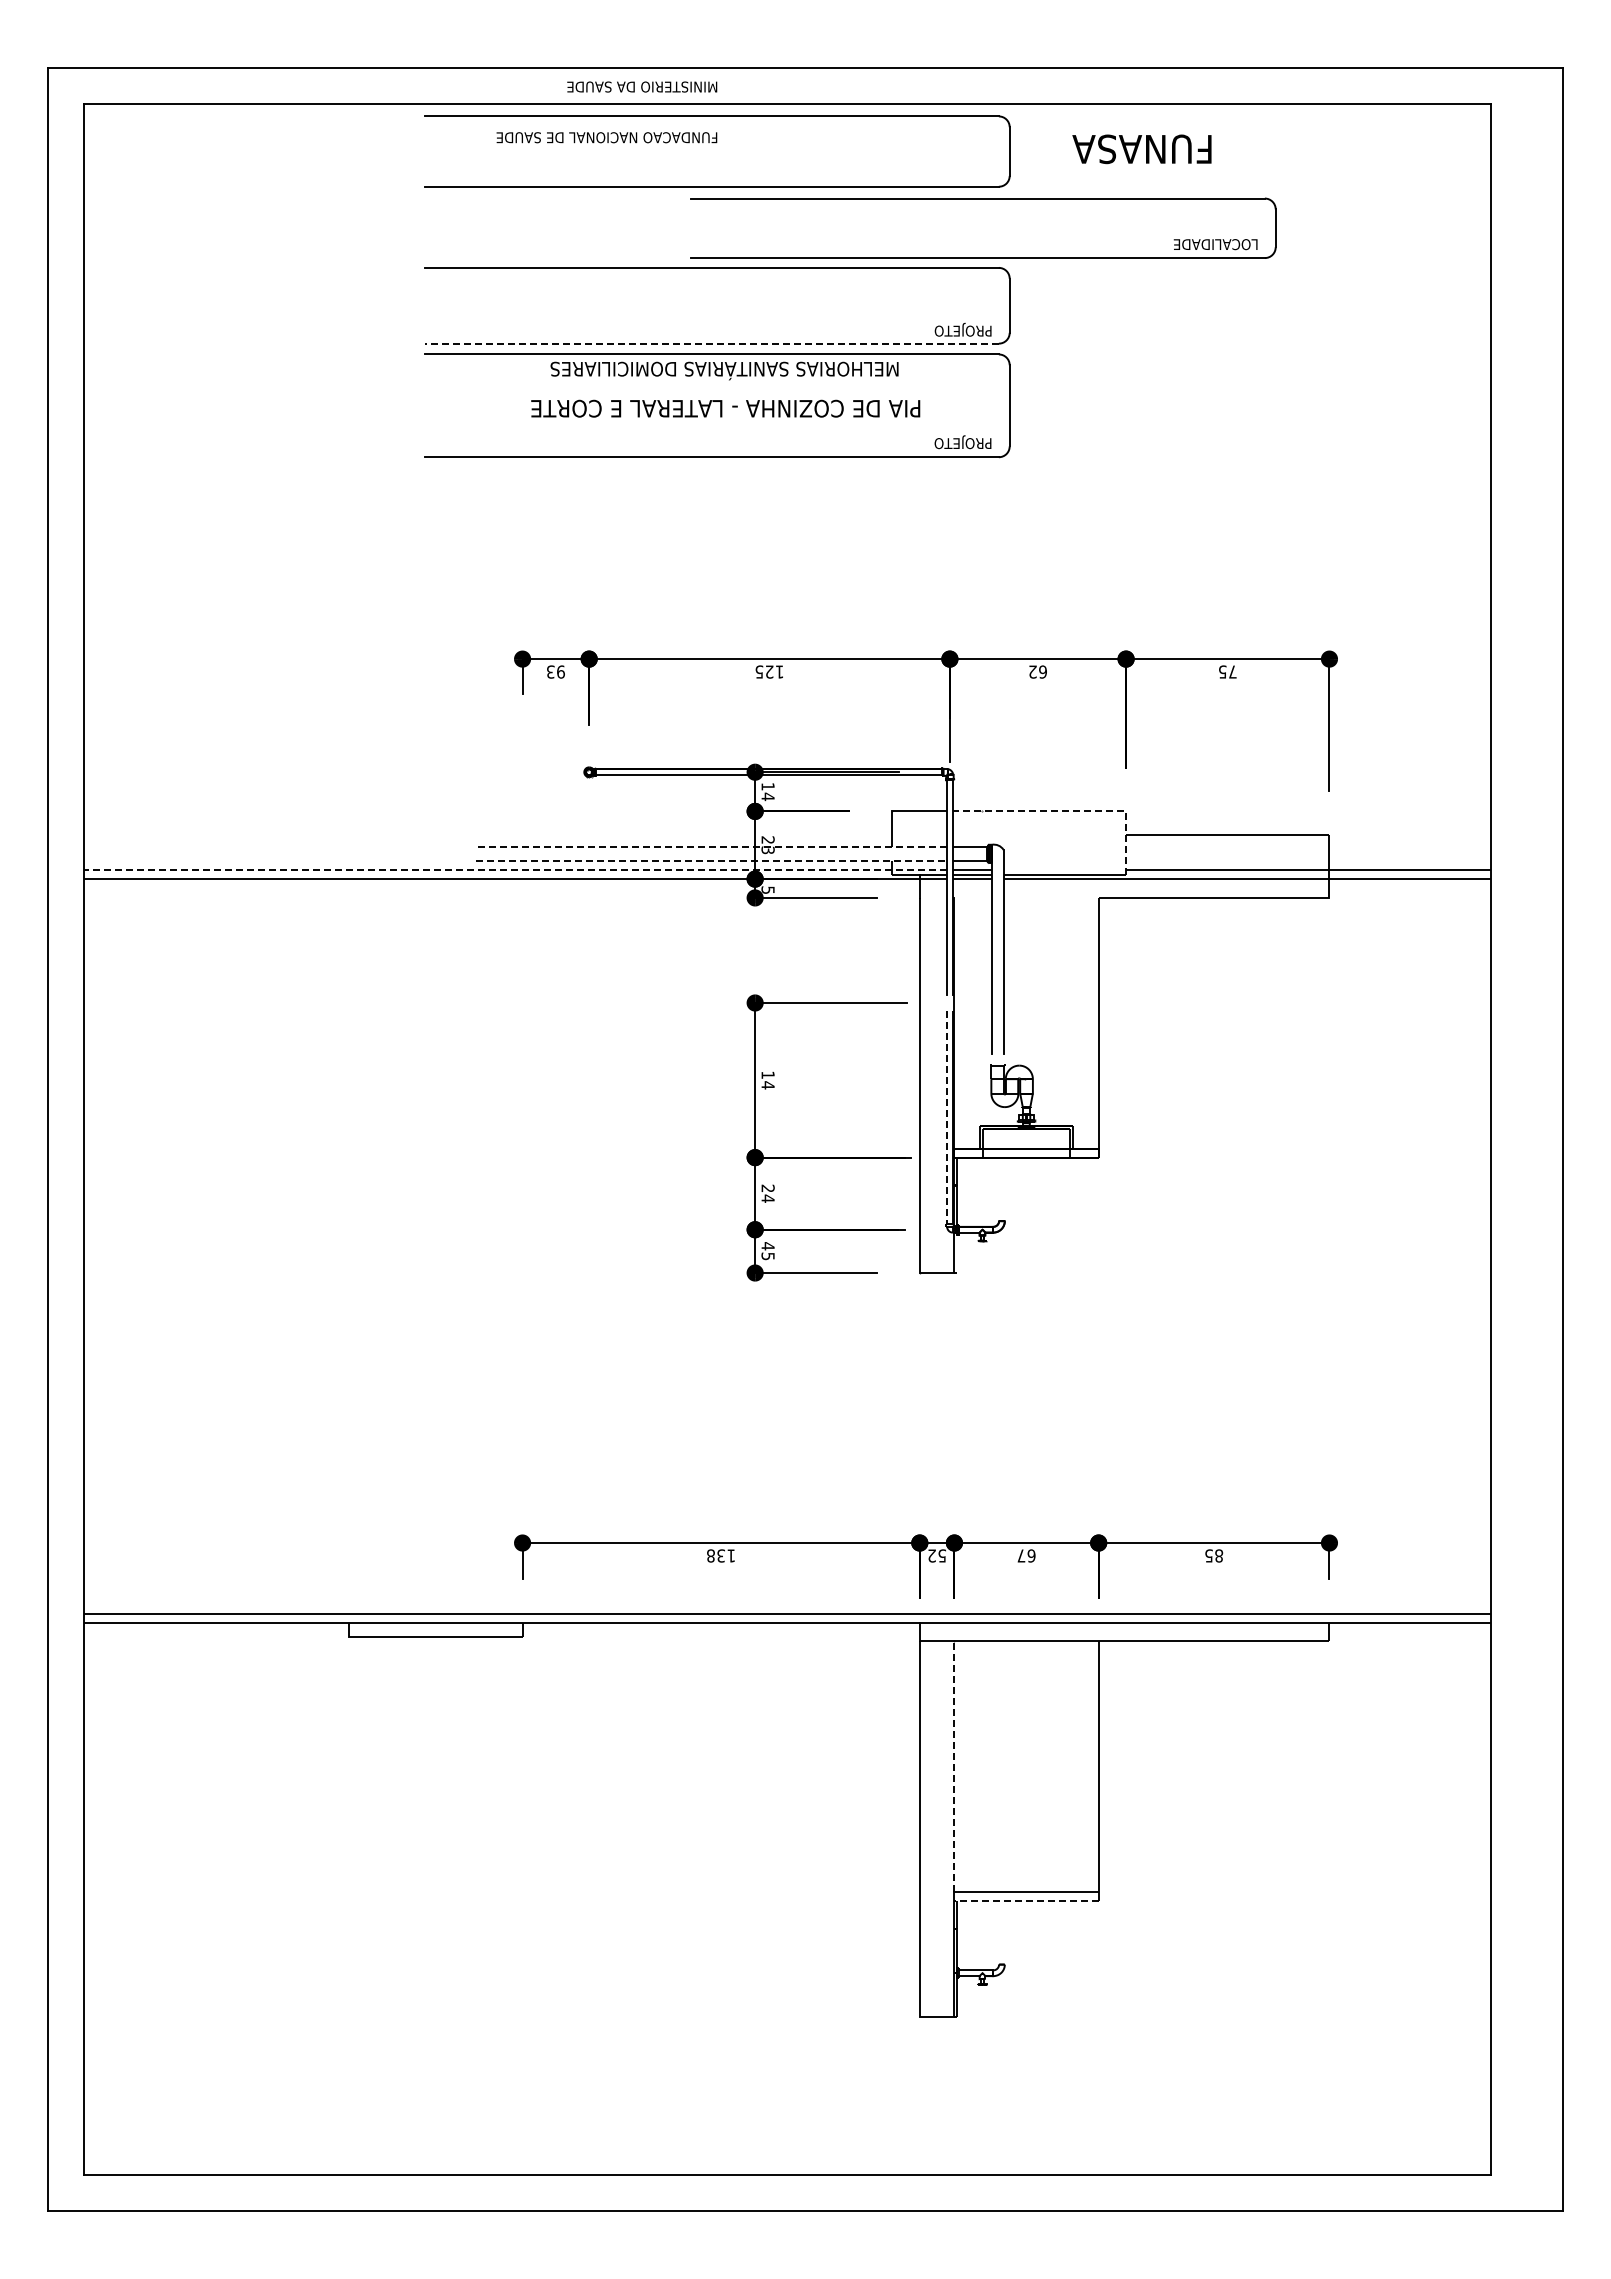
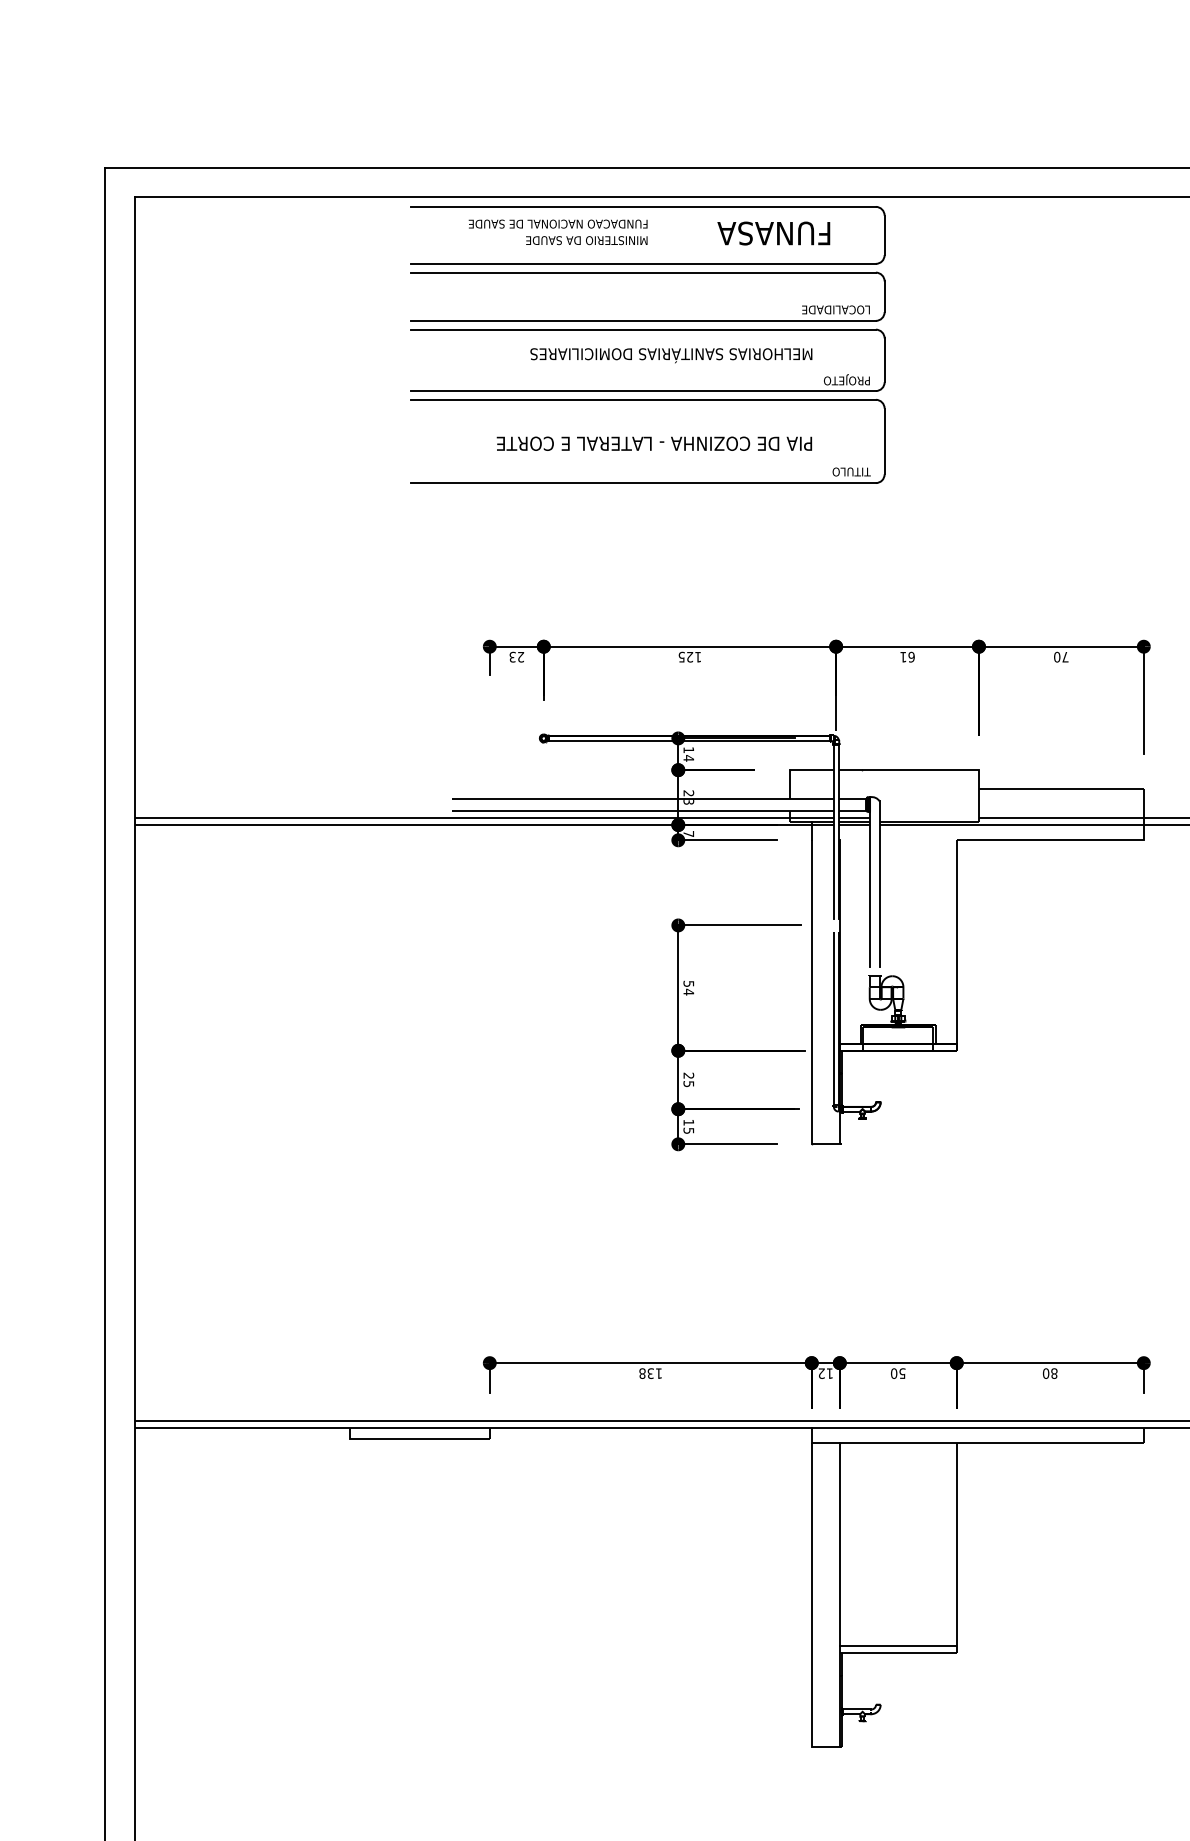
text: (642, 86) -> (587, 240), moved
text: (1141, 149) -> (773, 233), moved
part: (983, 199) -> (647, 273), moved
line: (712, 343) -> (643, 390), dashed -> solid
text: (724, 370) -> (671, 355), moved
text: (963, 442) -> (847, 471), PROJETO -> TITULO
text: (560, 671) -> (520, 656), 93 -> 23
text: (1032, 671) -> (903, 656), 62 -> 61
text: (1222, 671) -> (1057, 656), 75 -> 70
line: (1071, 811) -> (934, 770), dashed -> solid
line: (710, 846) -> (642, 798), dashed -> solid
line: (710, 861) -> (642, 810), dashed -> solid
line: (515, 870) -> (484, 818), dashed -> solid
text: (767, 889) -> (688, 833), 5 -> 7
text: (767, 1074) -> (688, 983), 14 -> 54
line: (947, 1117) -> (834, 1018), dashed -> solid
text: (767, 1198) -> (688, 1083), 24 -> 25
text: (767, 1246) -> (688, 1122), 45 -> 15
text: (941, 1555) -> (829, 1373), 52 -> 12
text: (1026, 1555) -> (898, 1373), 67 -> 50
text: (1208, 1555) -> (1045, 1373), 85 -> 80
line: (954, 1766) -> (839, 1544), dashed -> solid
line: (1026, 1901) -> (898, 1653), dashed -> solid

